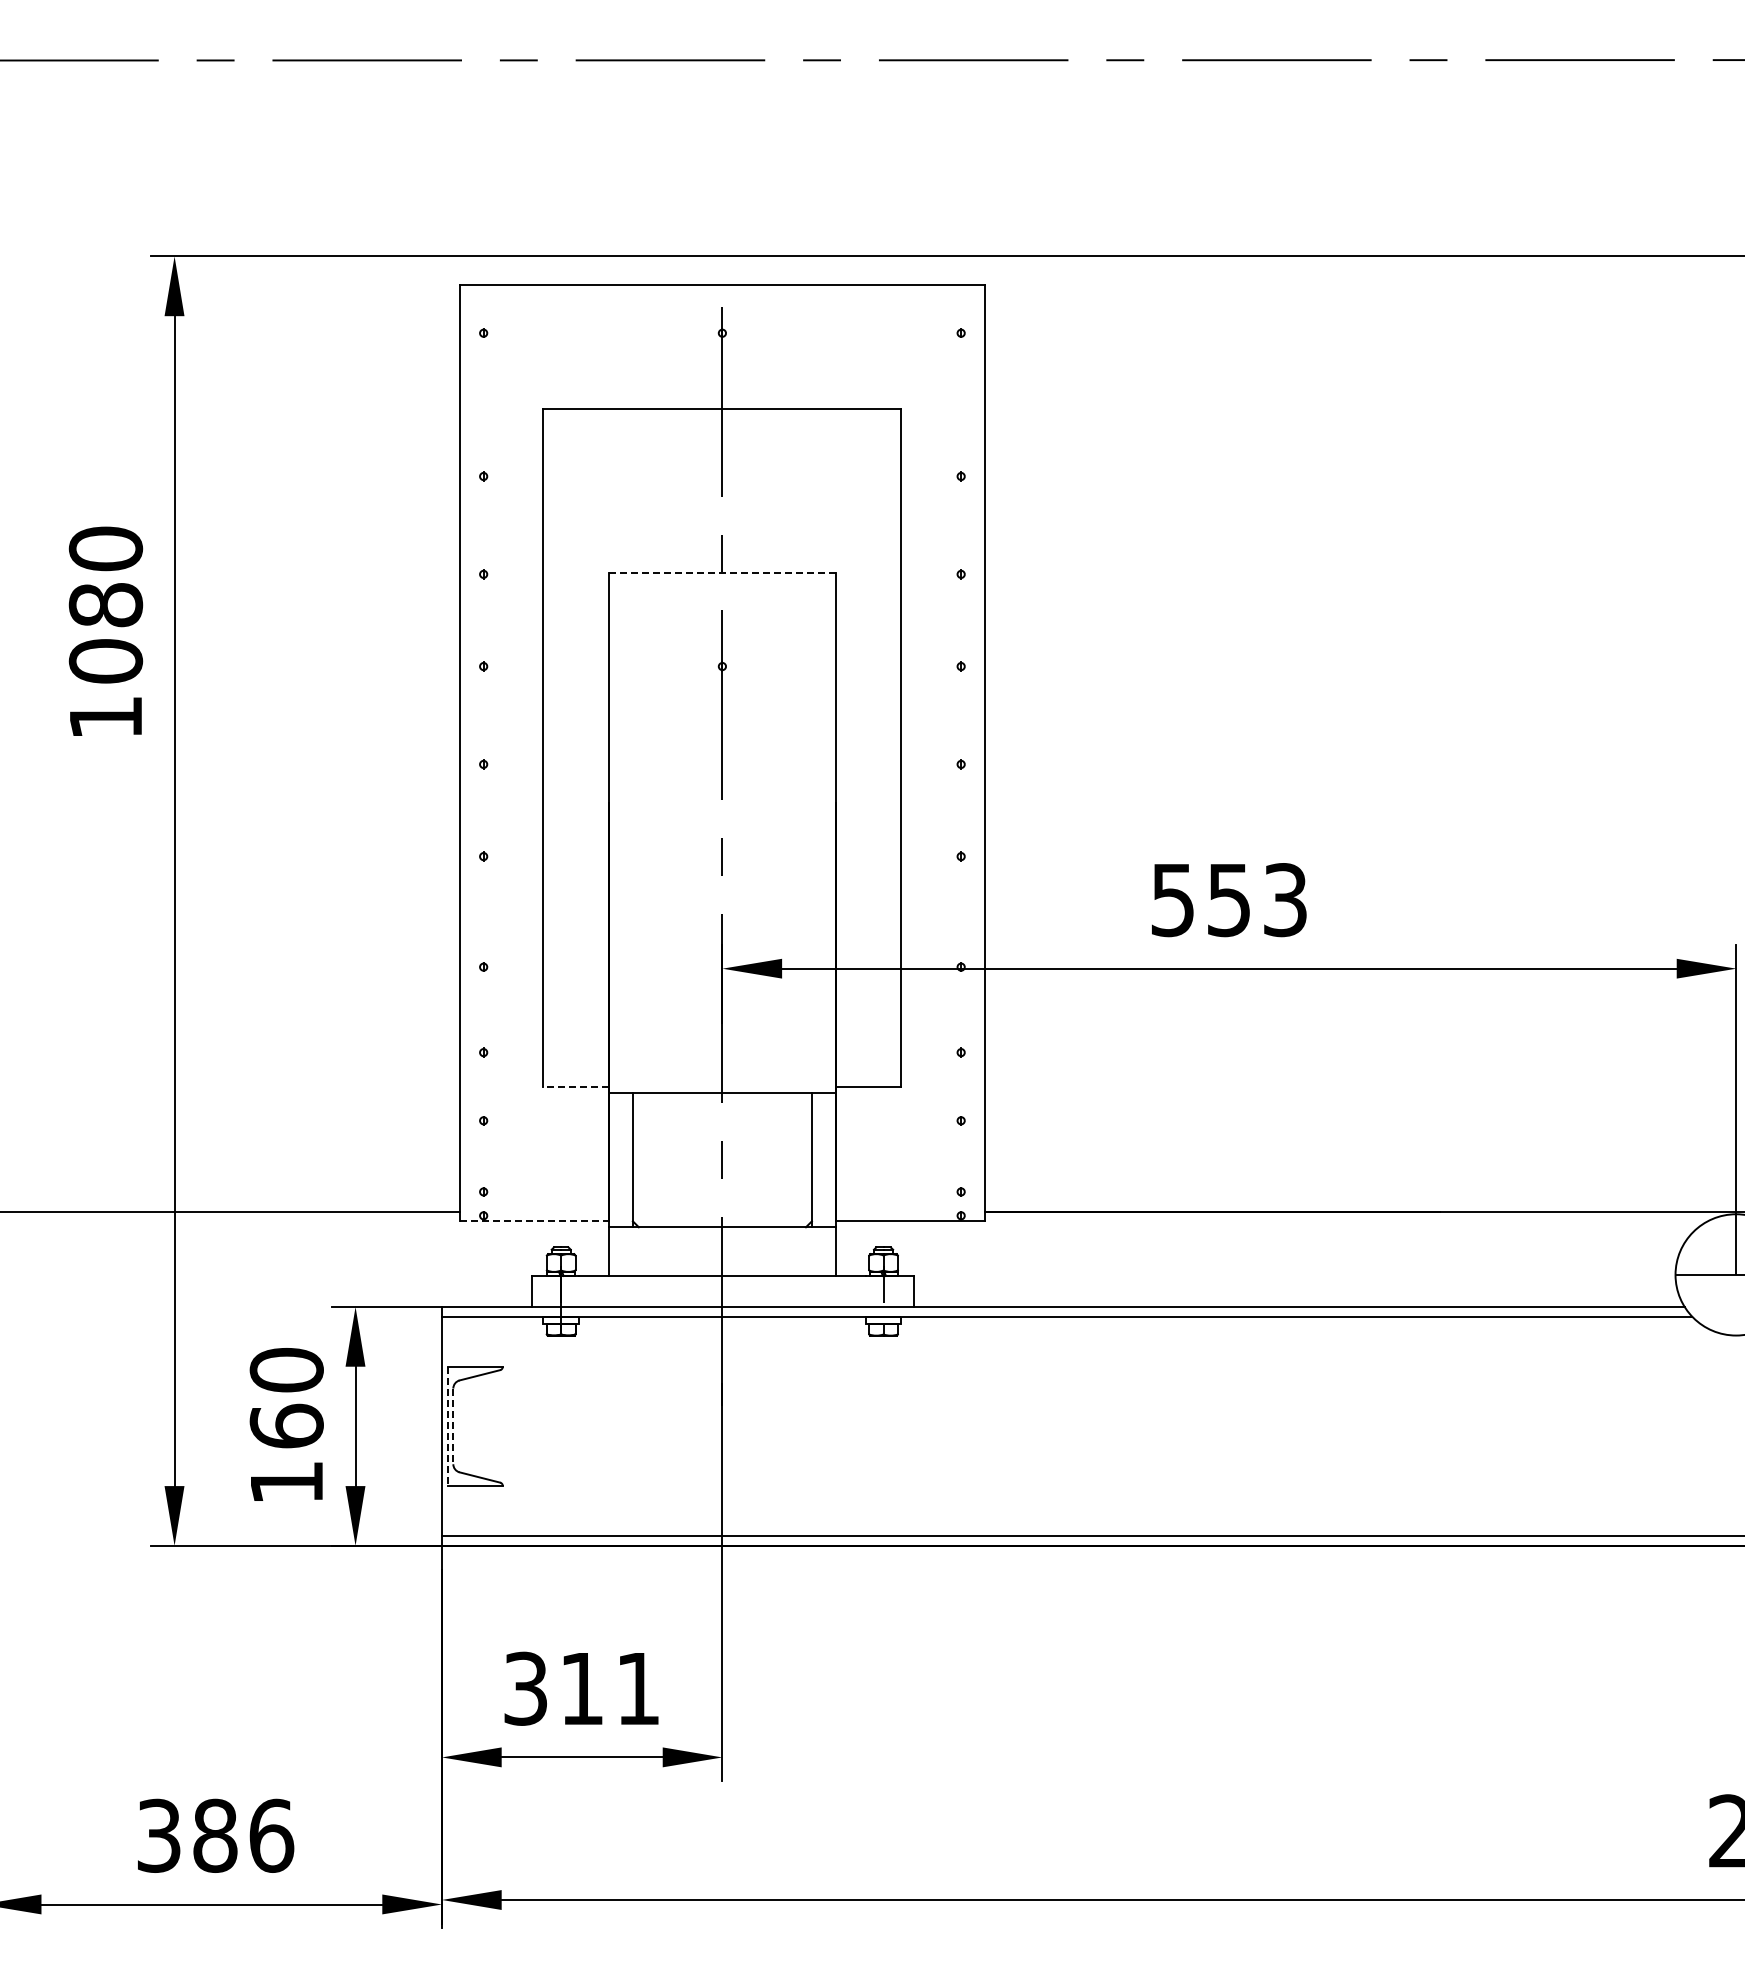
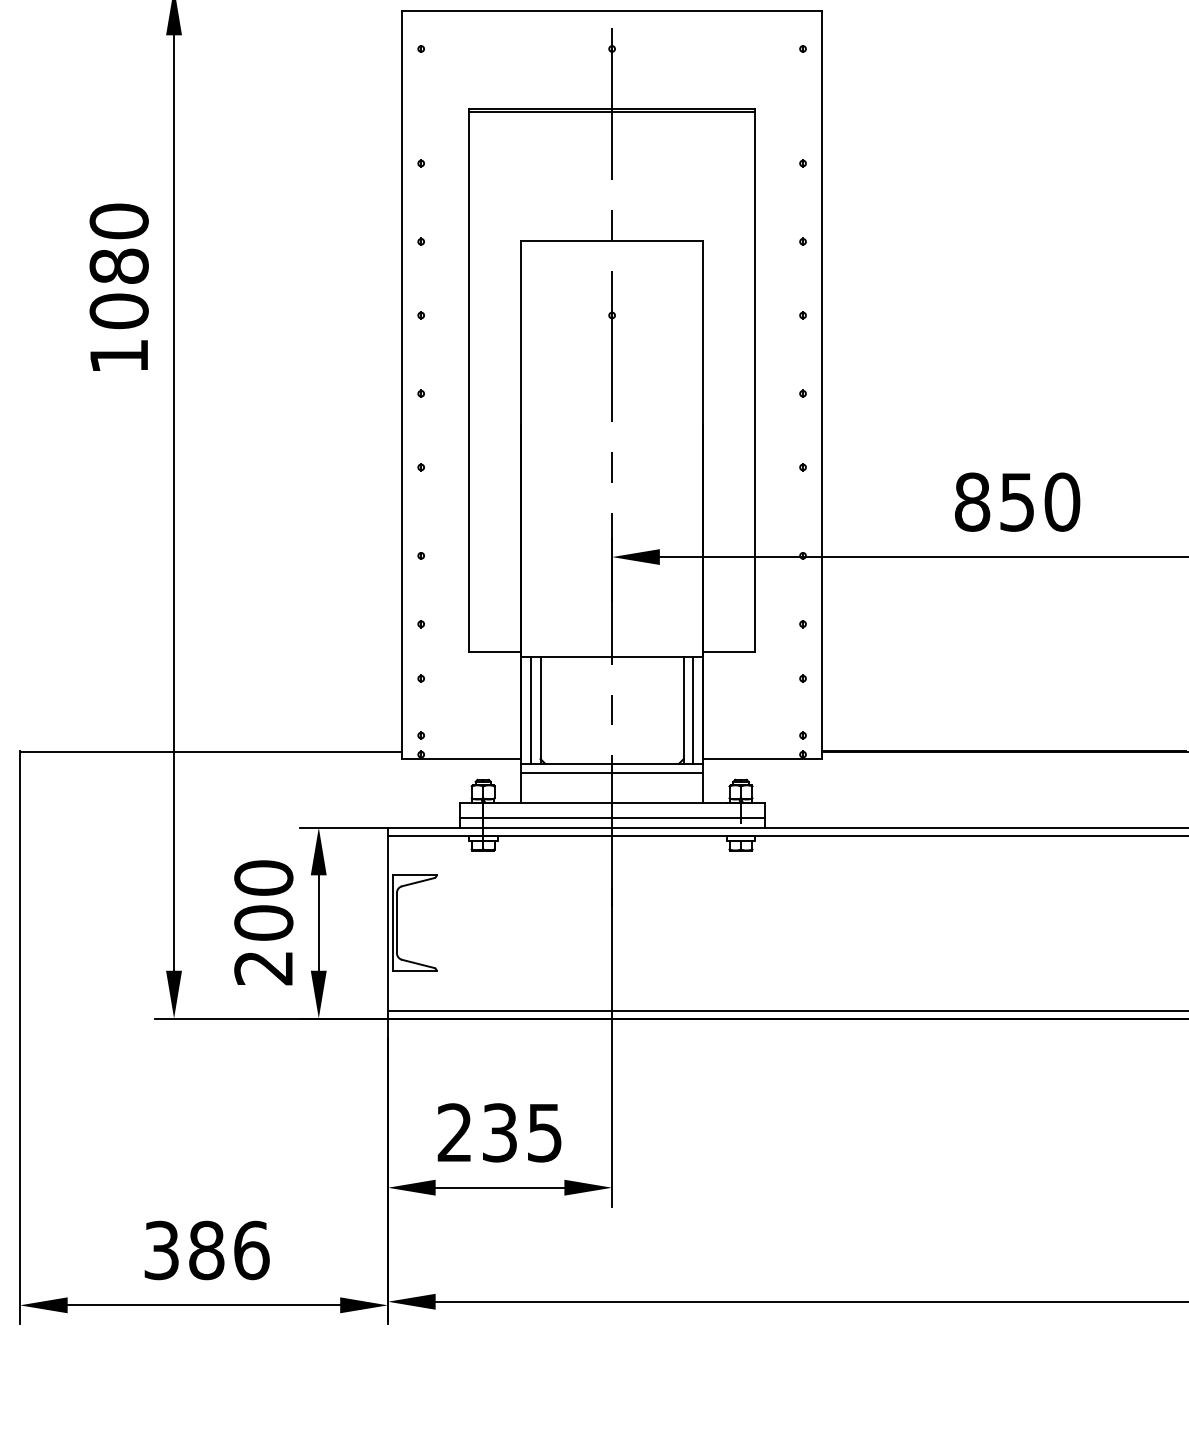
line: (722, 412) -> (612, 112), added
line: (721, 572) -> (611, 240), dashed -> solid
text: (1229, 900) -> (1017, 502), 553 -> 850
line: (576, 1087) -> (495, 652), dashed -> solid
line: (620, 1160) -> (530, 710), added
line: (823, 1160) -> (692, 710), added
line: (534, 1221) -> (461, 759), dashed -> solid
line: (722, 1239) -> (612, 773), added
line: (722, 1295) -> (612, 818), added
line: (447, 1426) -> (392, 923), dashed -> solid
line: (453, 1426) -> (397, 923), dashed -> solid
text: (286, 1453) -> (263, 944), 160 -> 200
text: (581, 1688) -> (499, 1132), 311 -> 235

